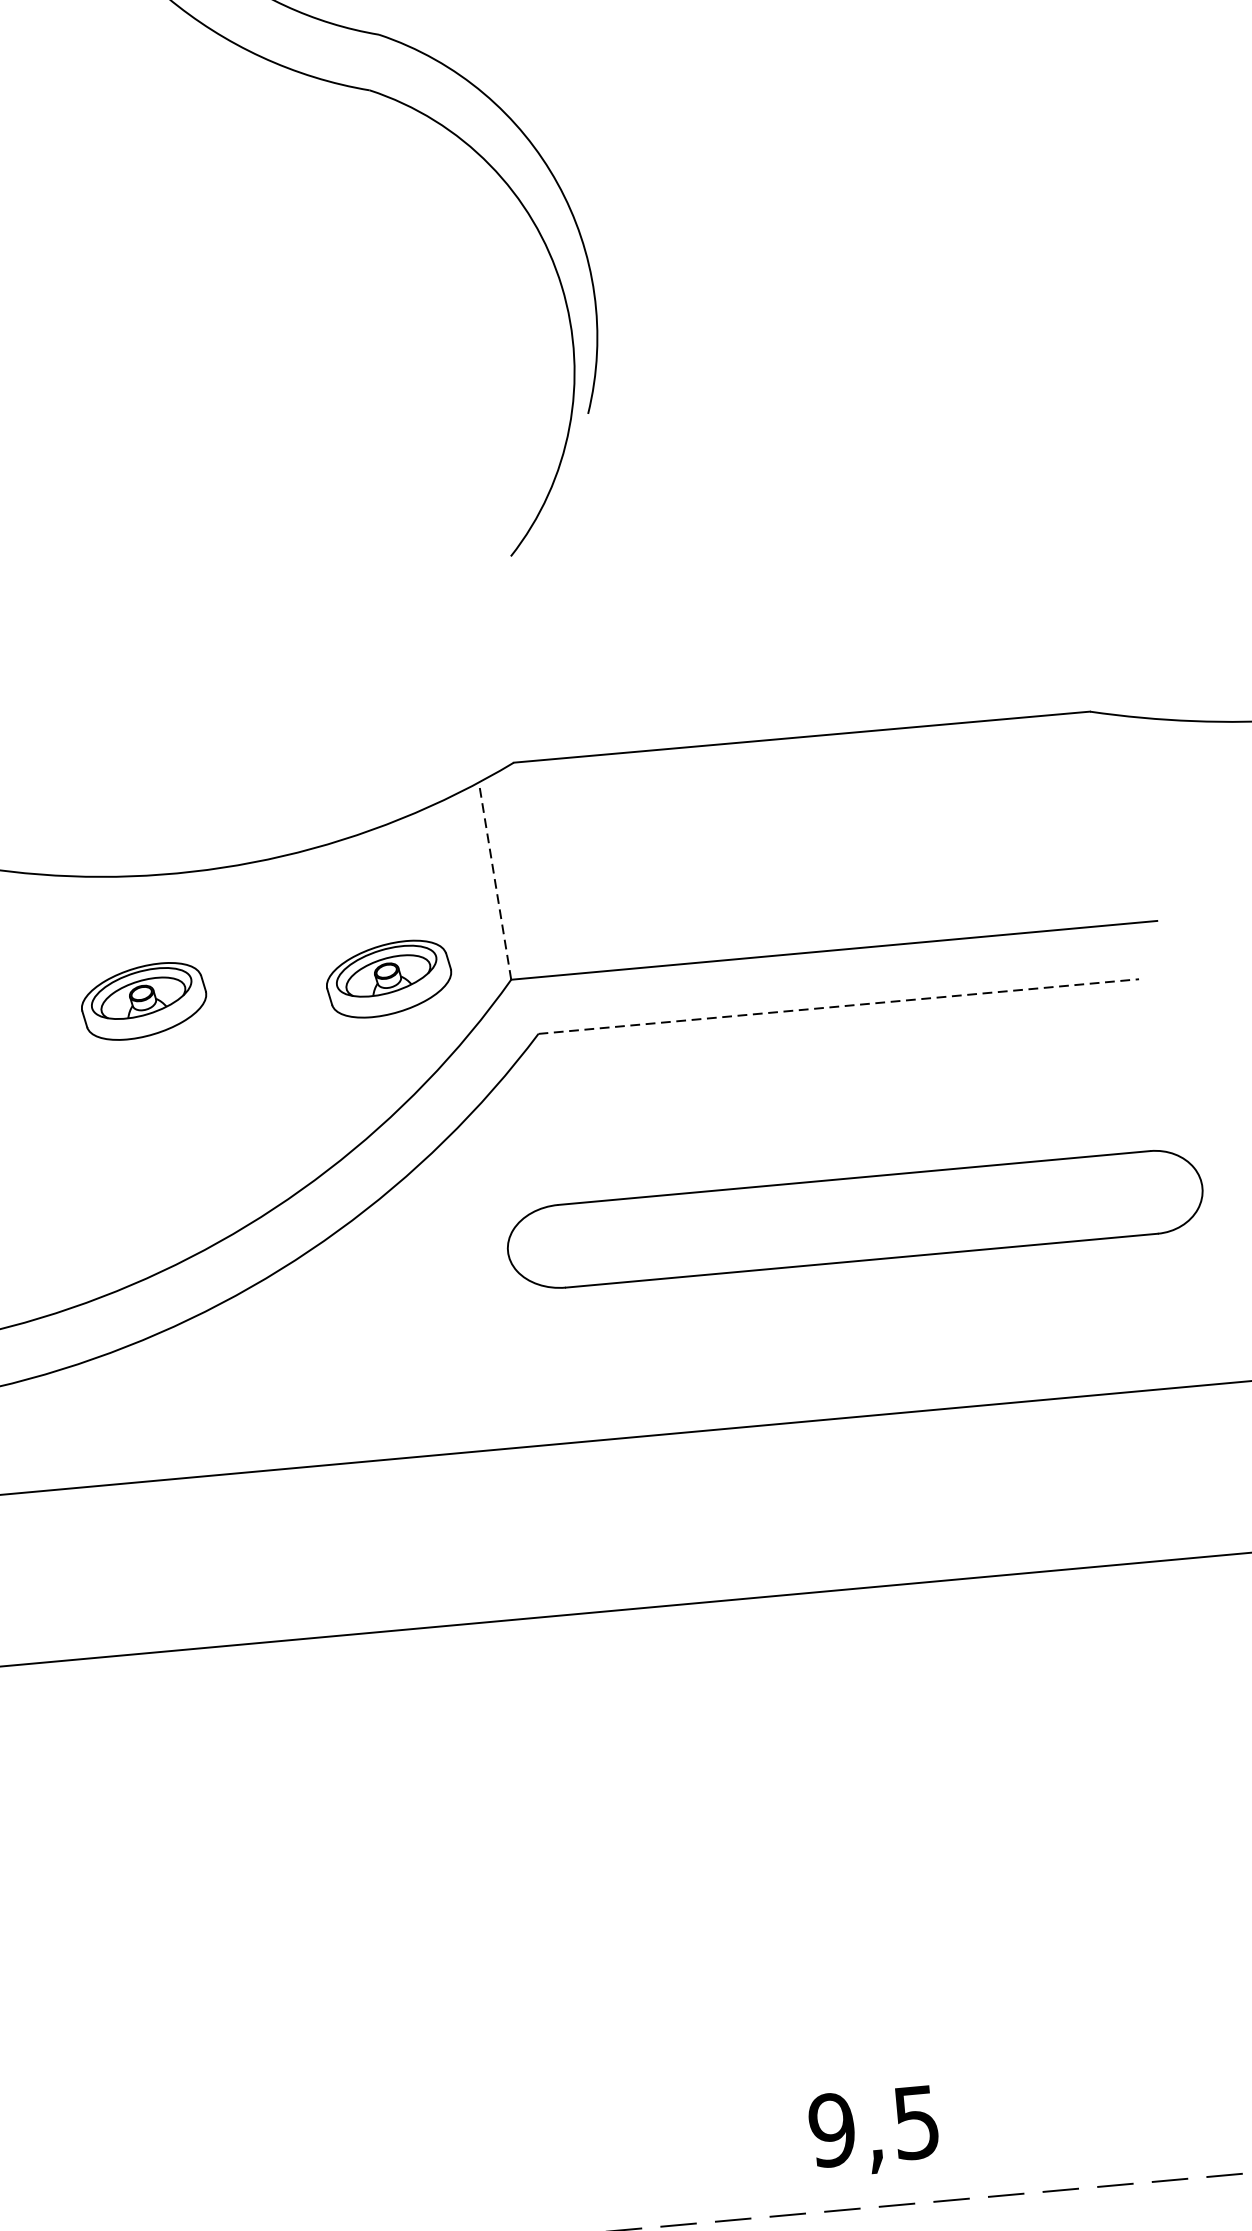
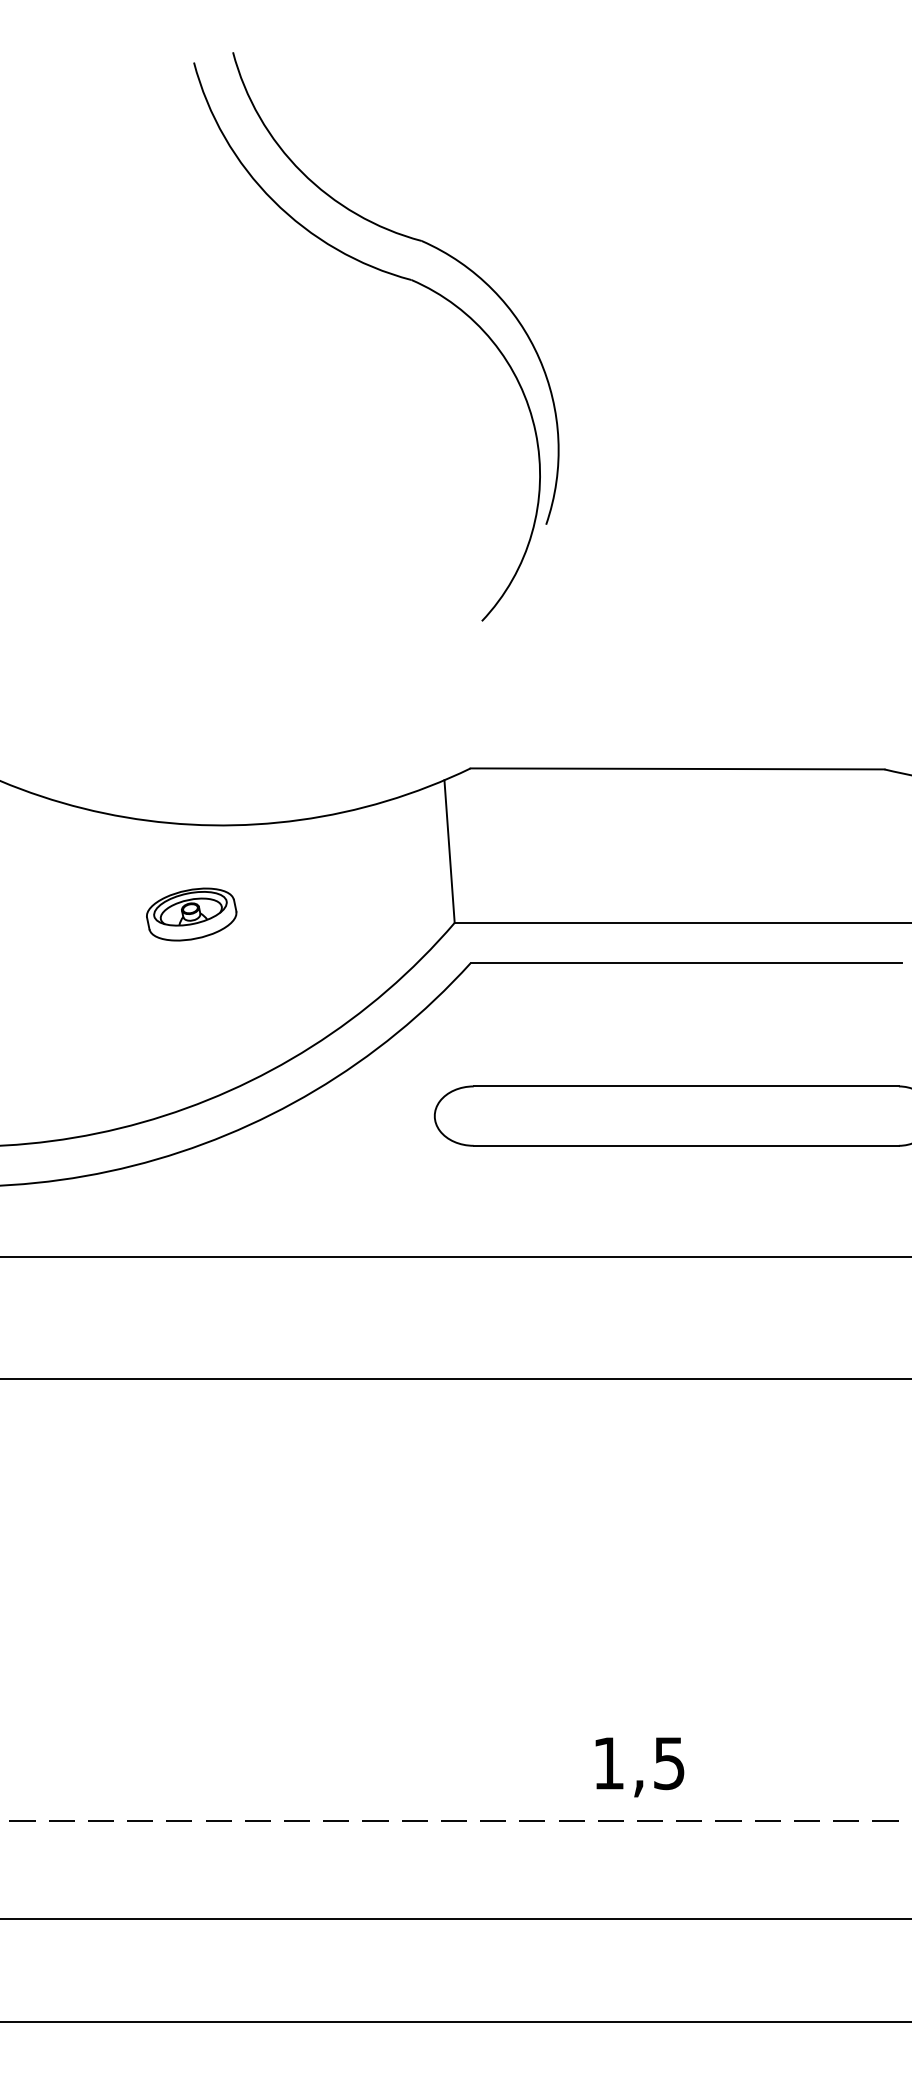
line: (494, 881) -> (449, 851), dashed -> solid
part: (388, 979) -> (367, 914), removed
line: (839, 1006) -> (686, 963), dashed -> solid
text: (831, 2130) -> (608, 1763), 9,5 -> 1,5

